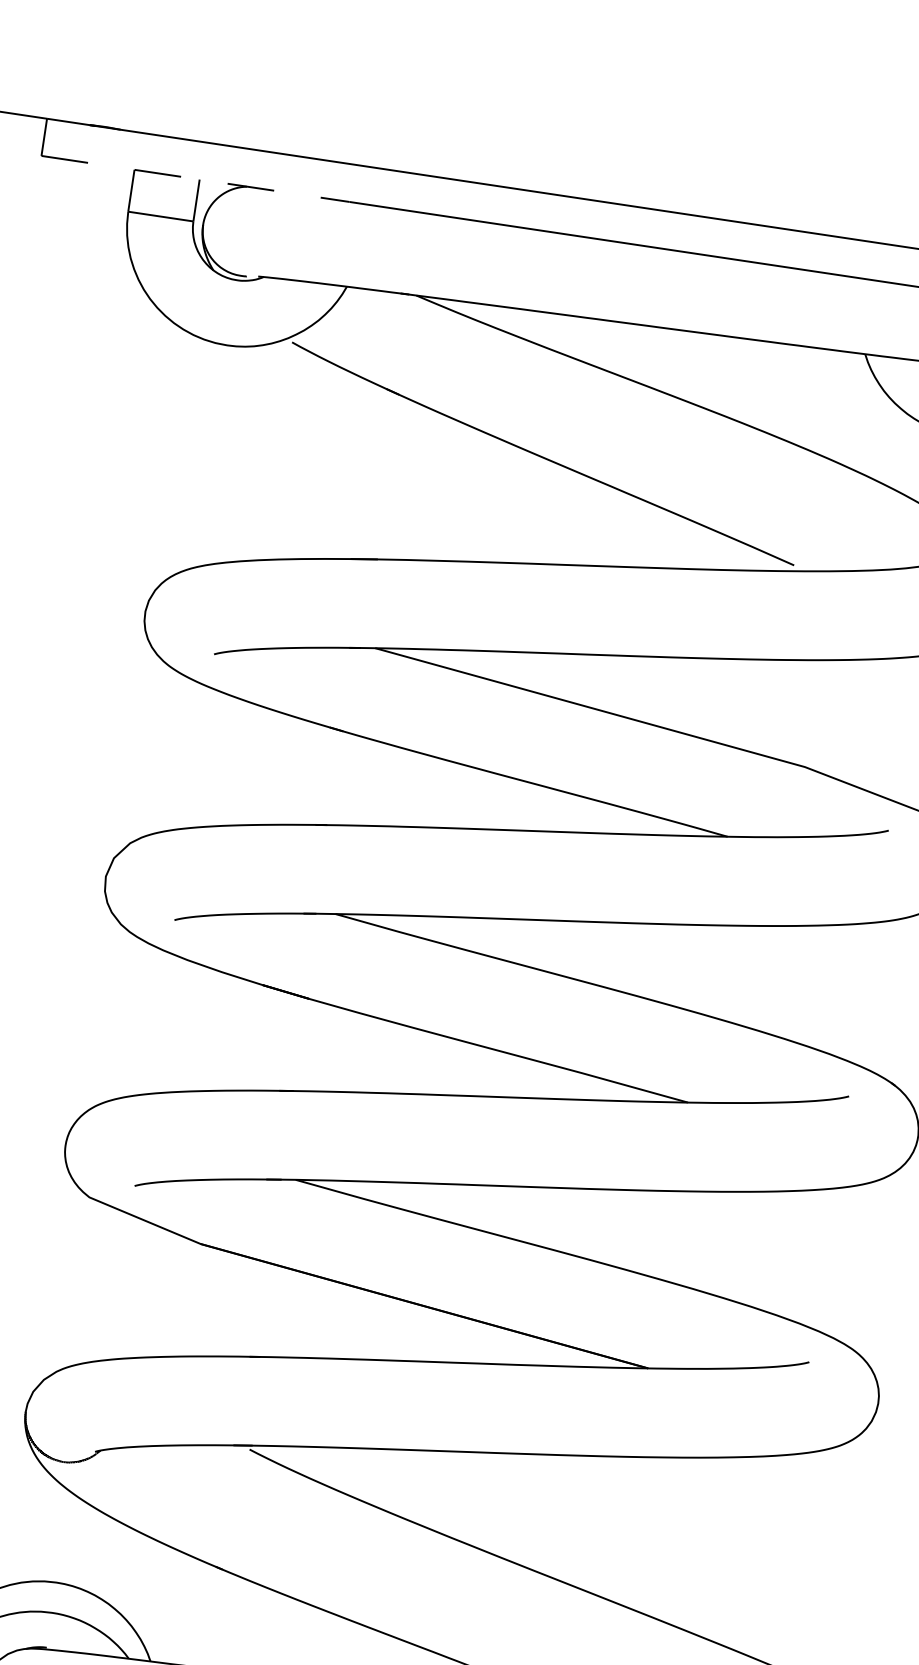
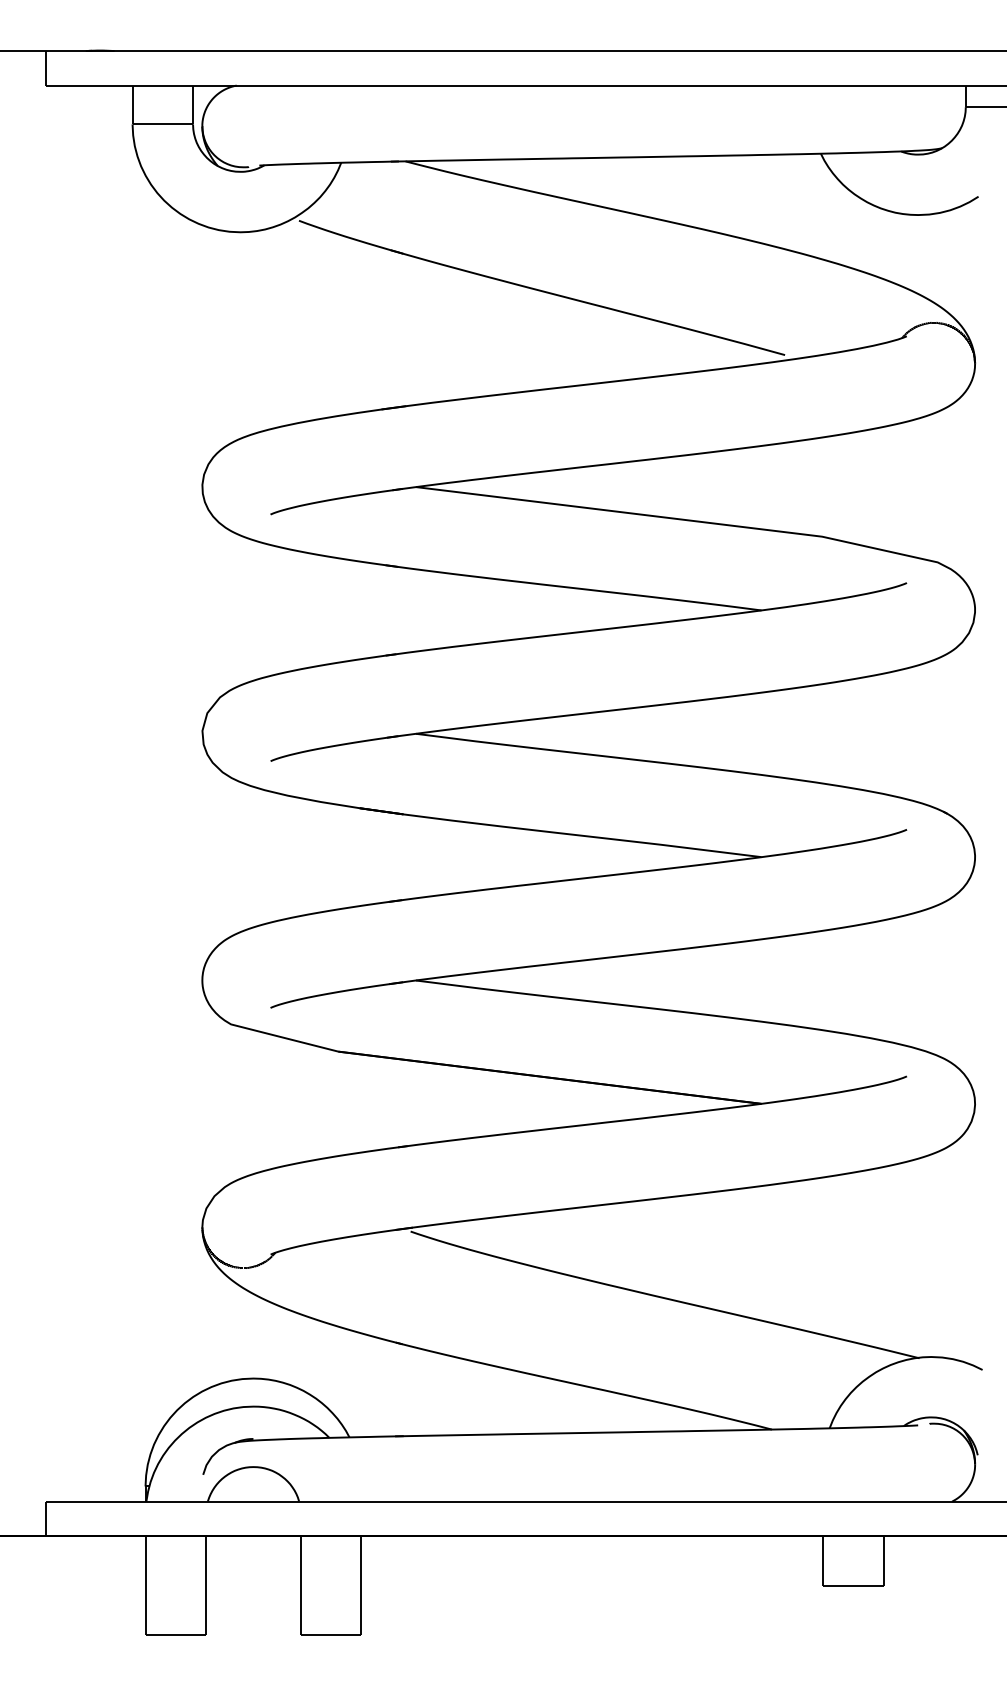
line: (195, 178) -> (189, 85), dashed -> solid

